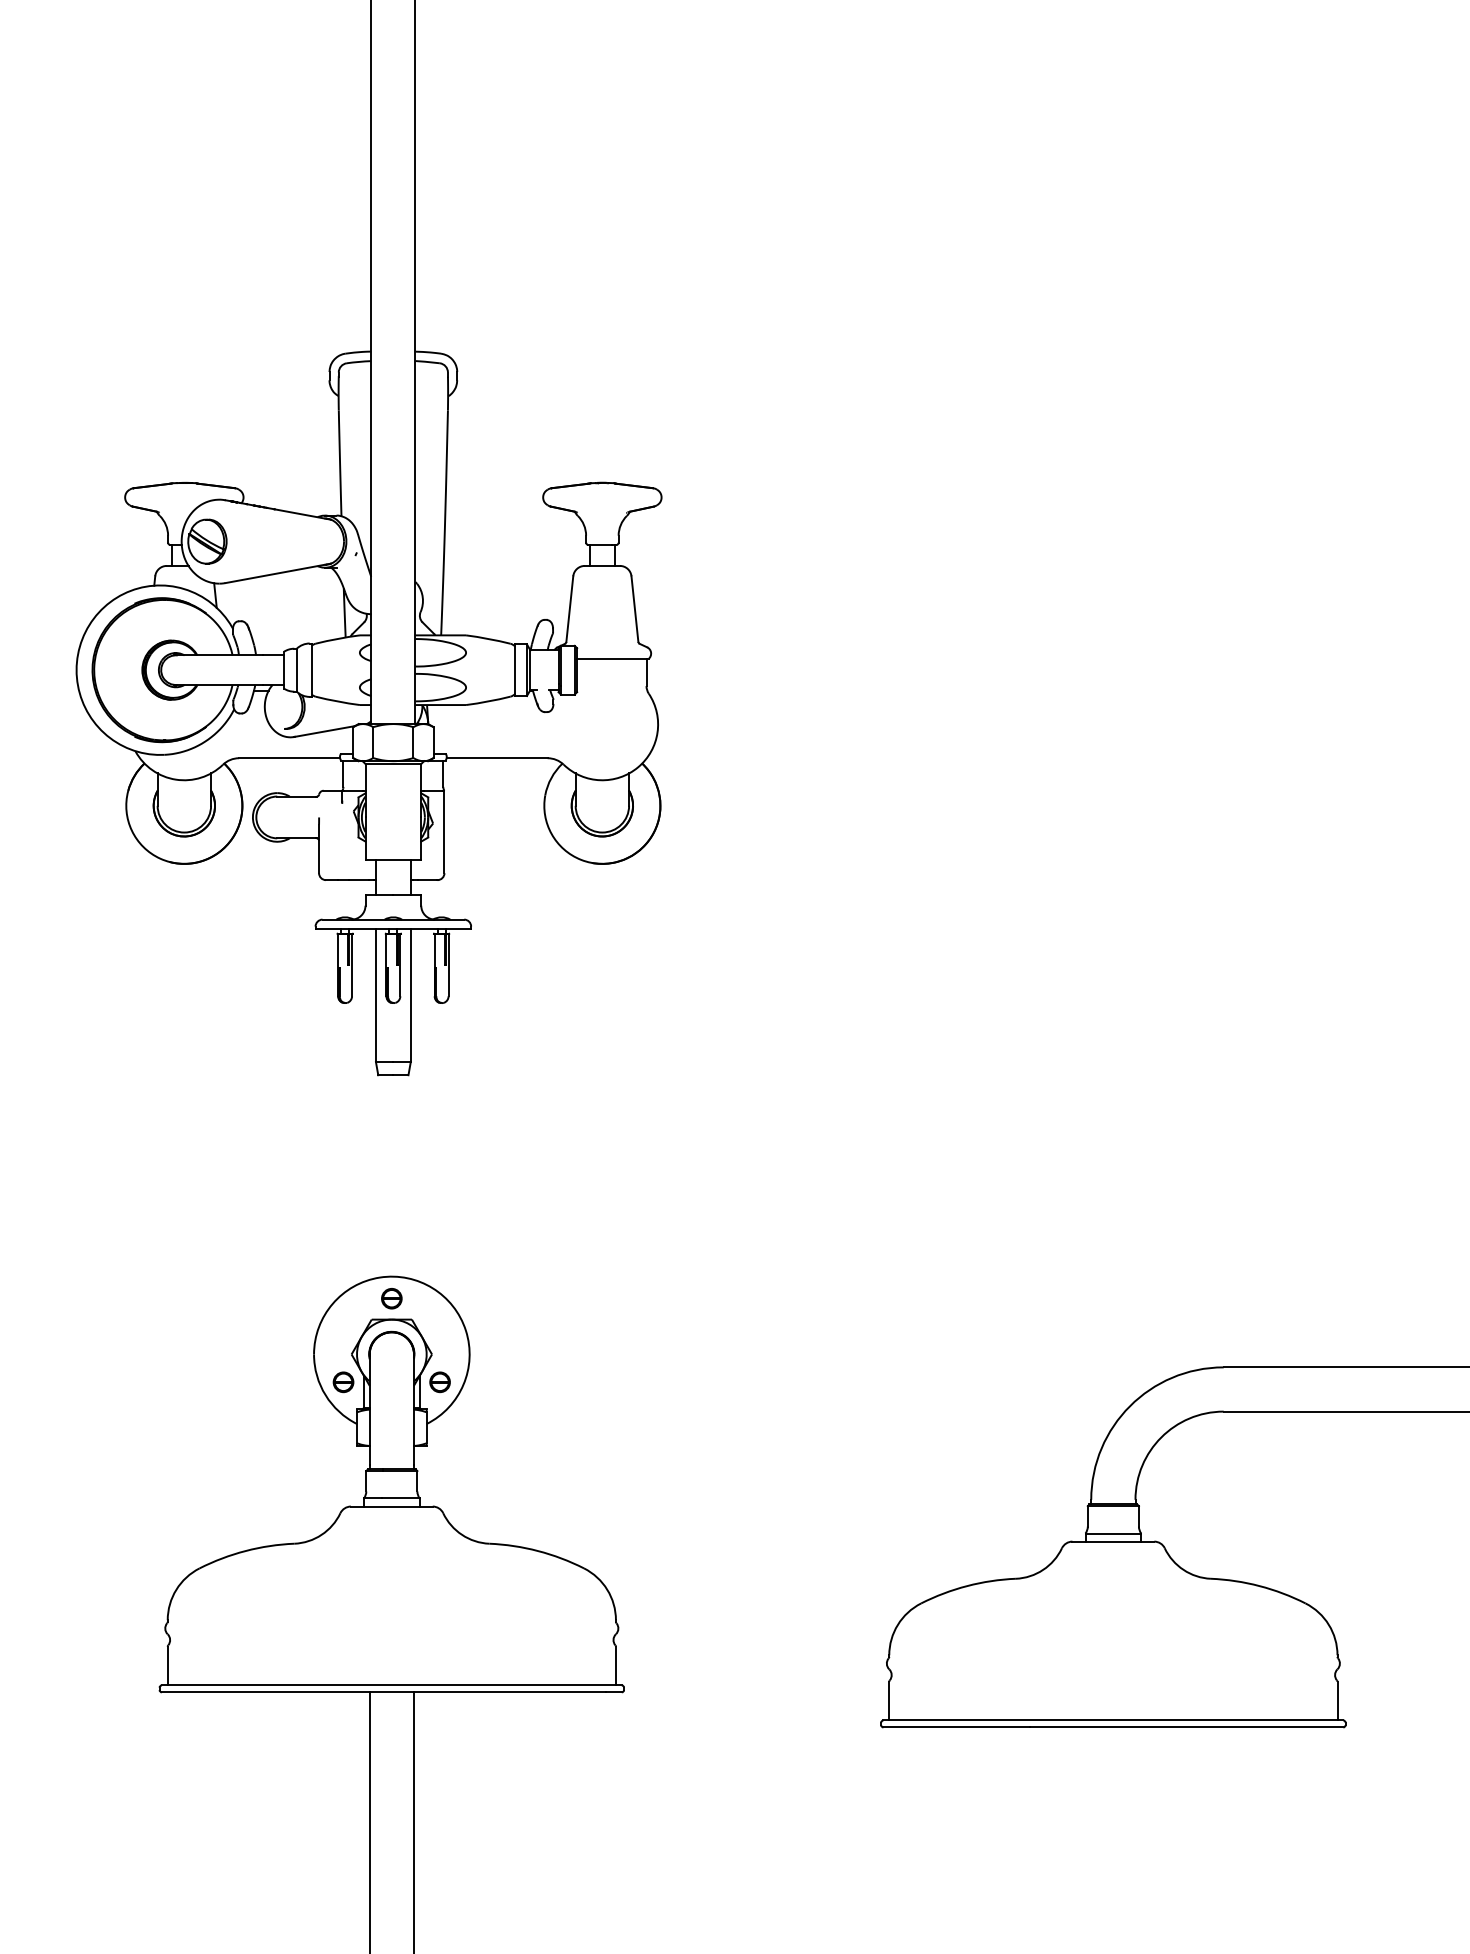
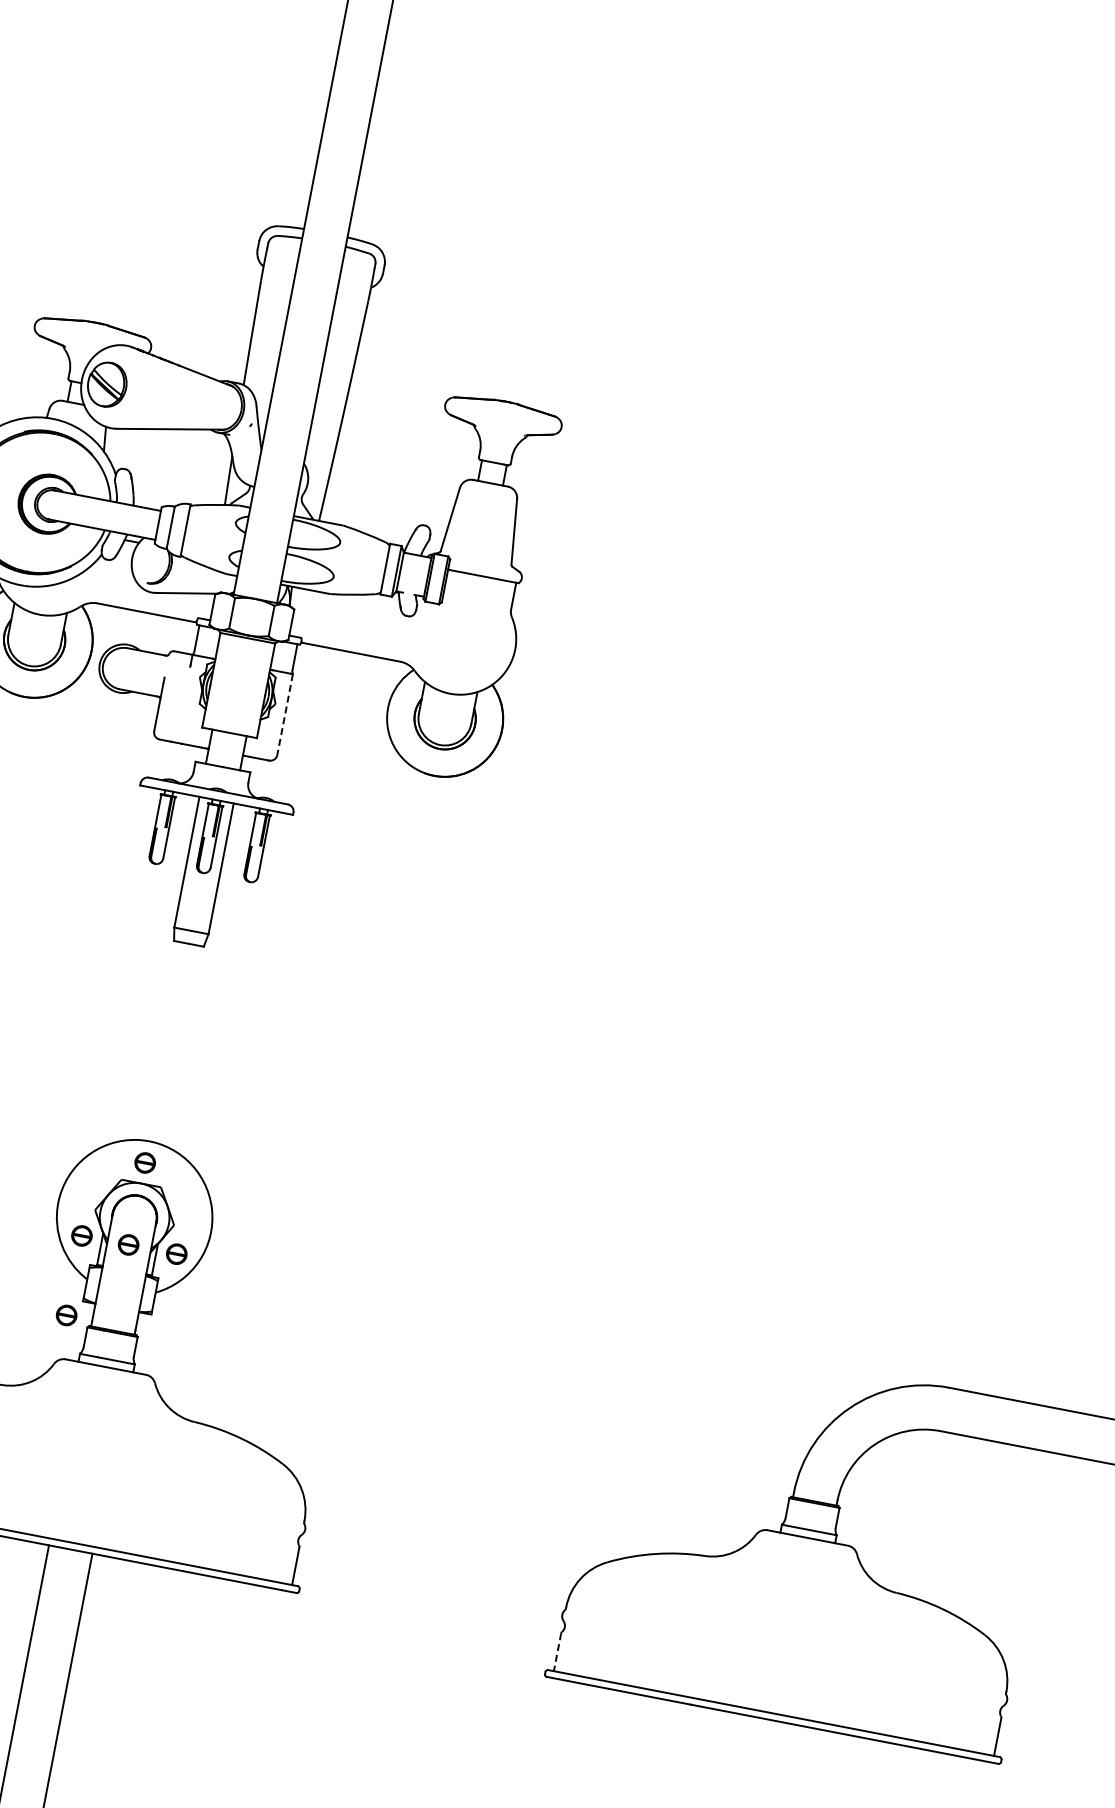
line: (444, 832) -> (285, 715), solid -> dashed
part: (390, 1382) -> (128, 1245), added
part: (343, 1463) -> (66, 1315), added
line: (889, 1701) -> (557, 1652), solid -> dashed

